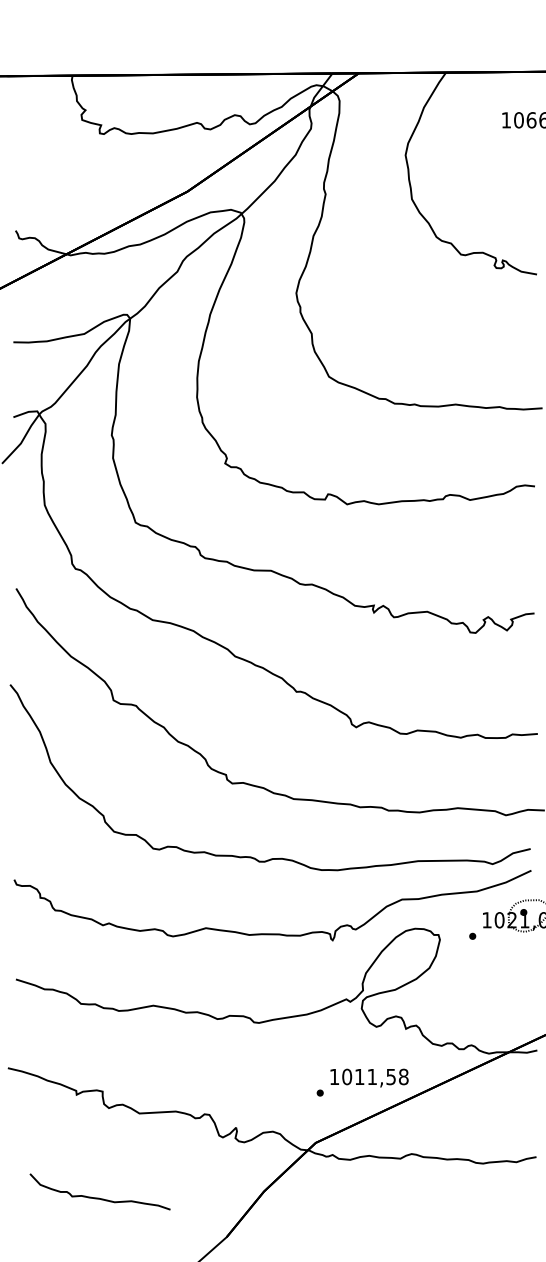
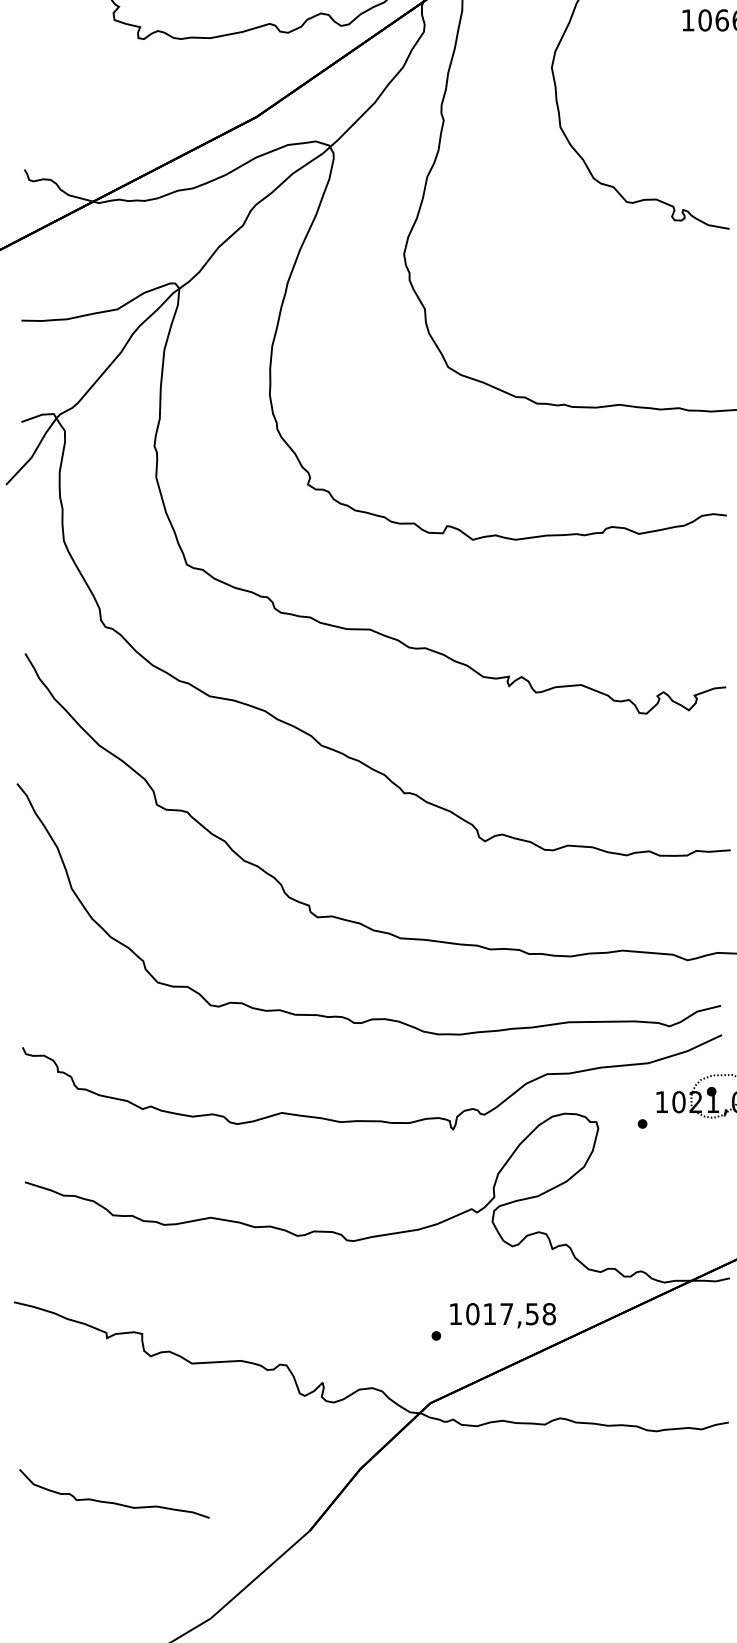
text: (371, 1076) -> (505, 1313), 1011,58 -> 1017,58
curve: (99, 1197) -> (113, 1501), moved

